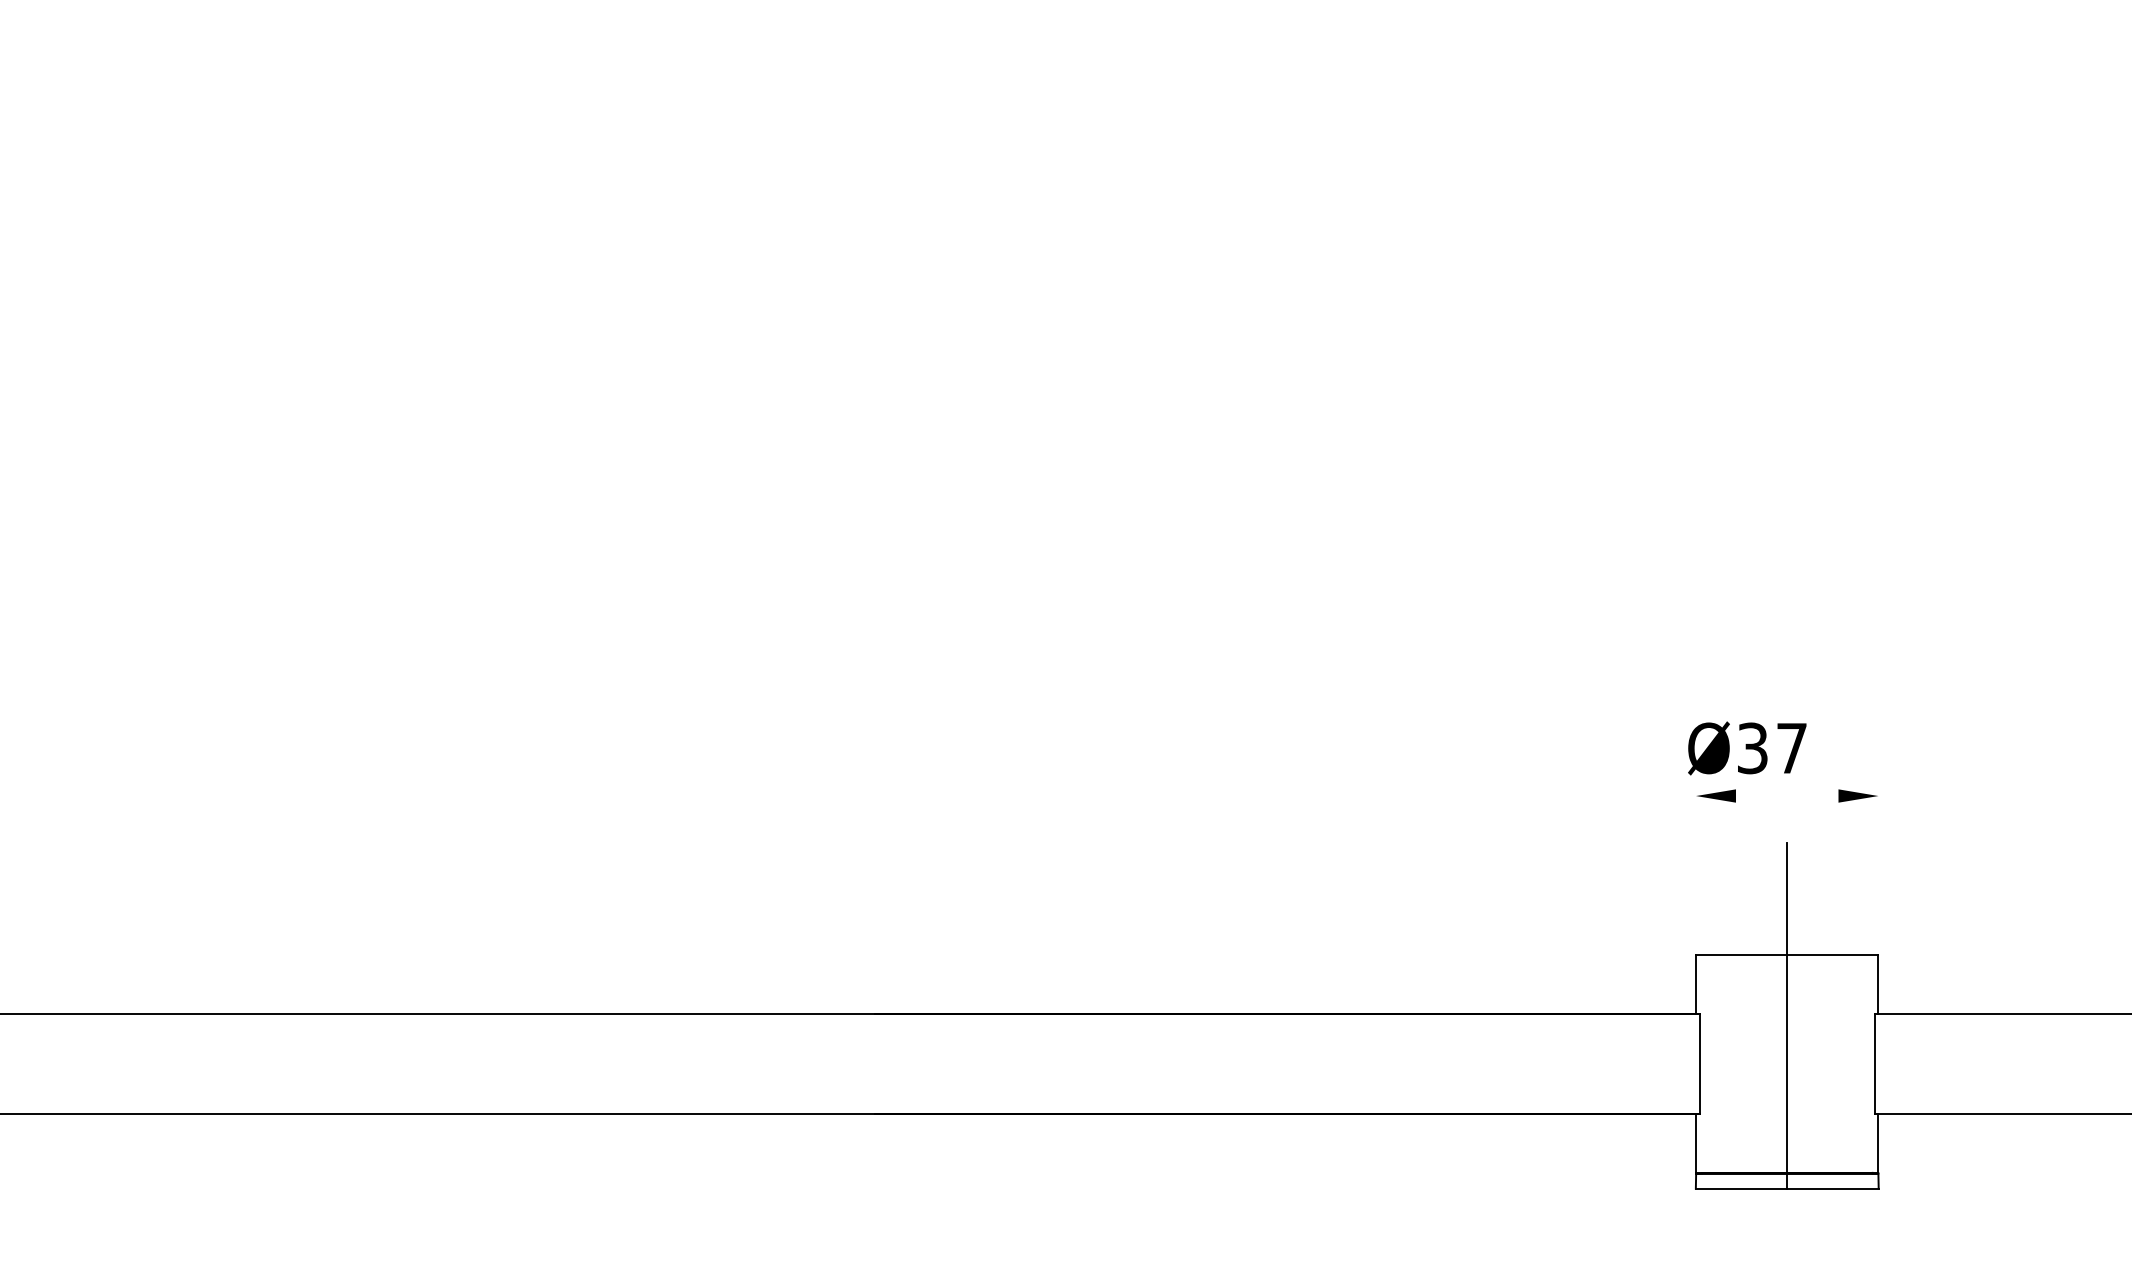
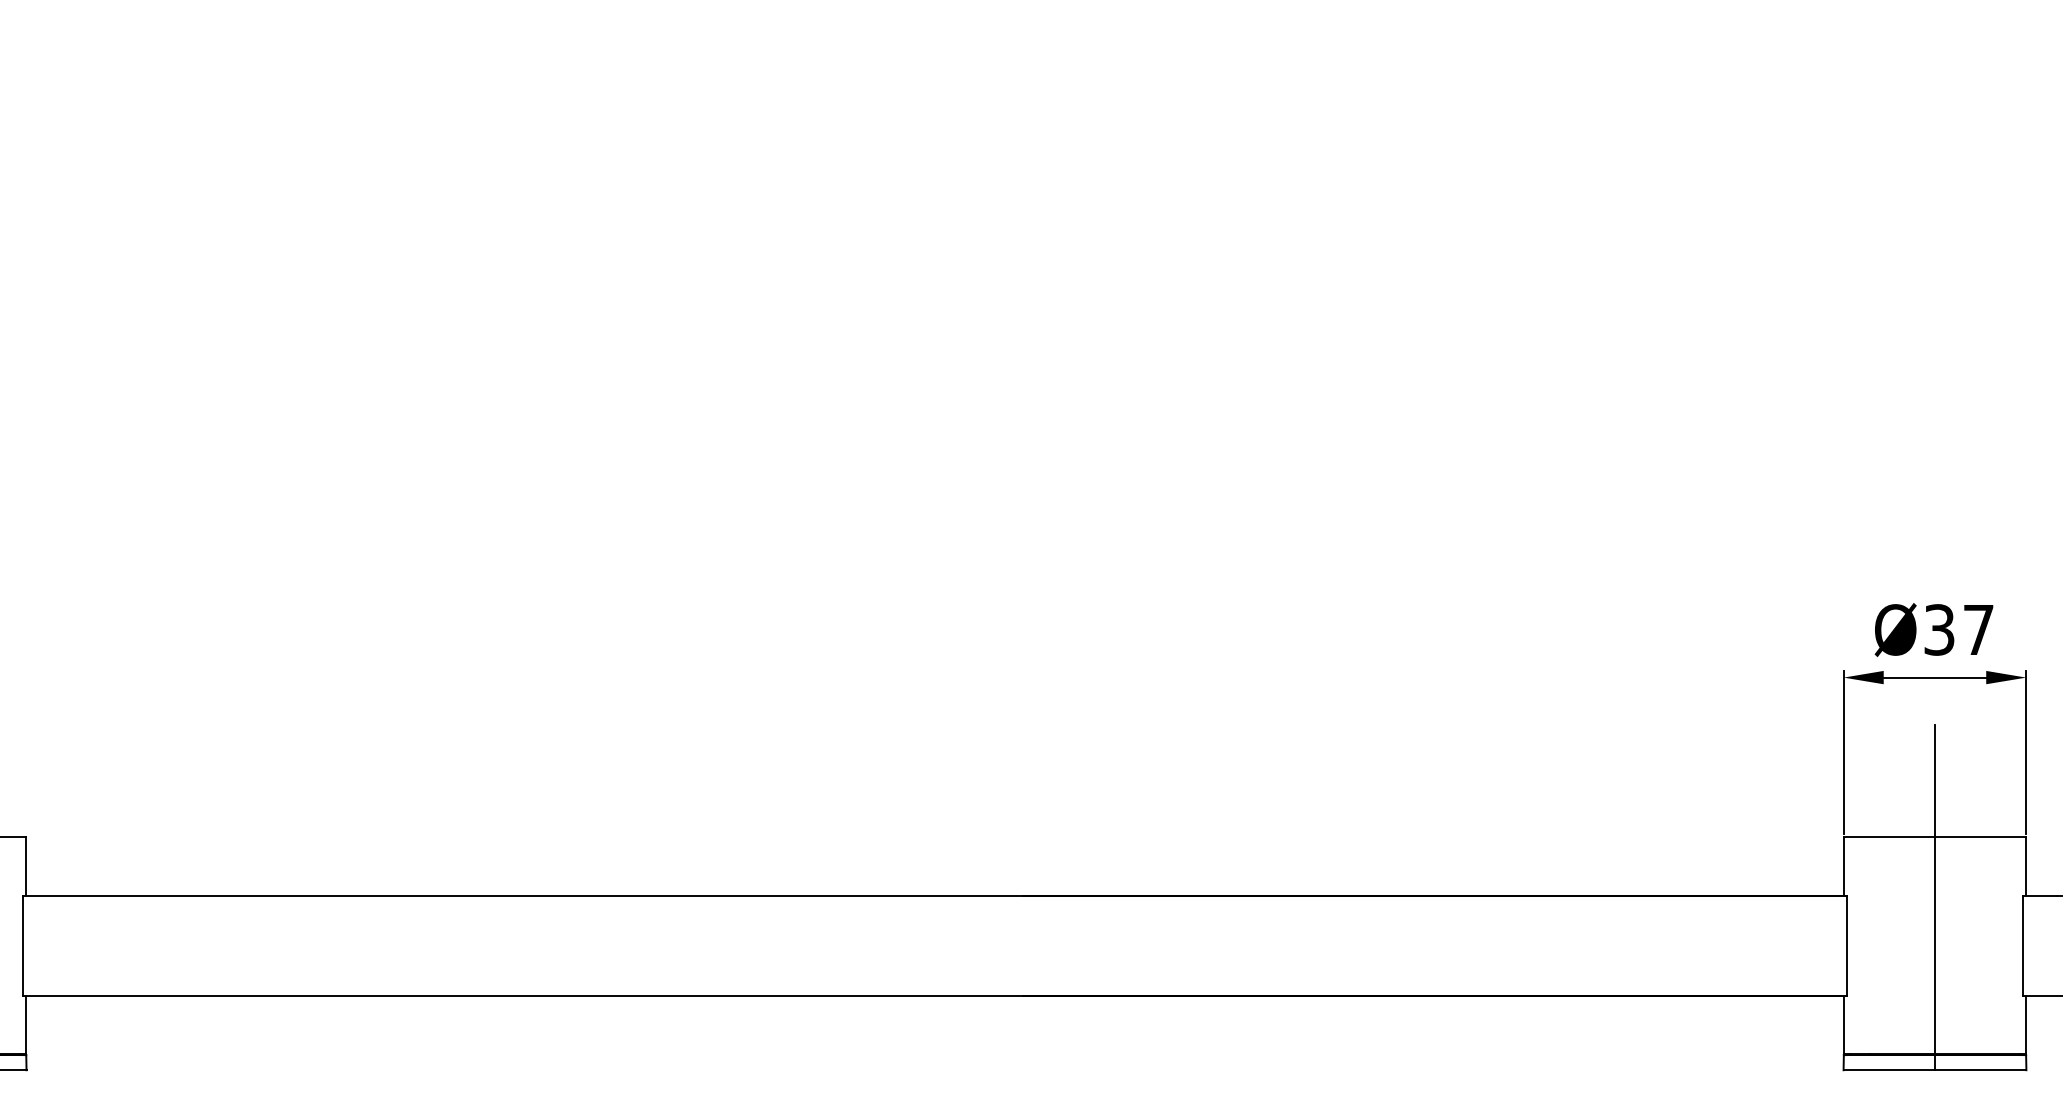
text: (1747, 748) -> (1934, 630), moved
line: (1786, 796) -> (1934, 678), added
line: (1696, 870) -> (1844, 752), added
line: (1878, 870) -> (2026, 752), added

